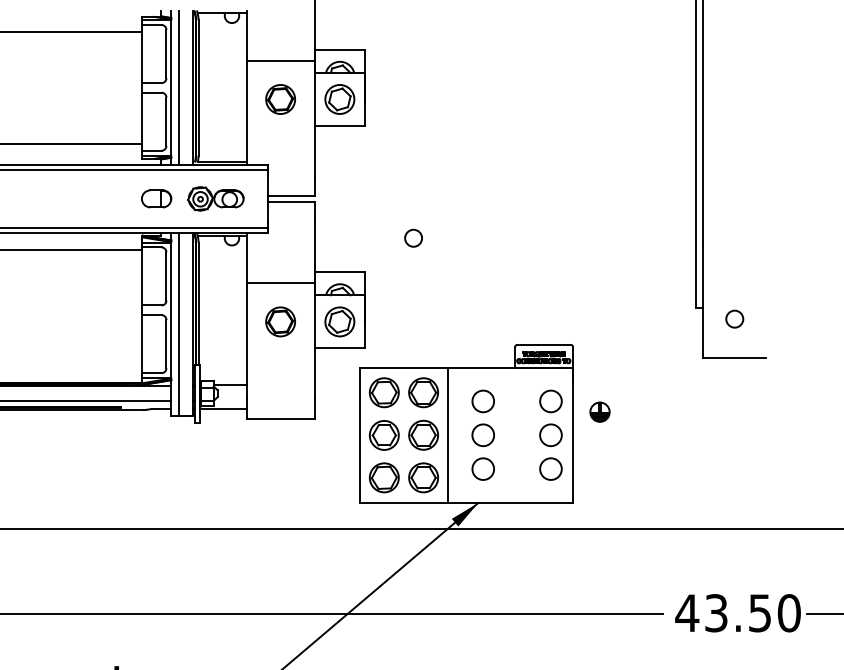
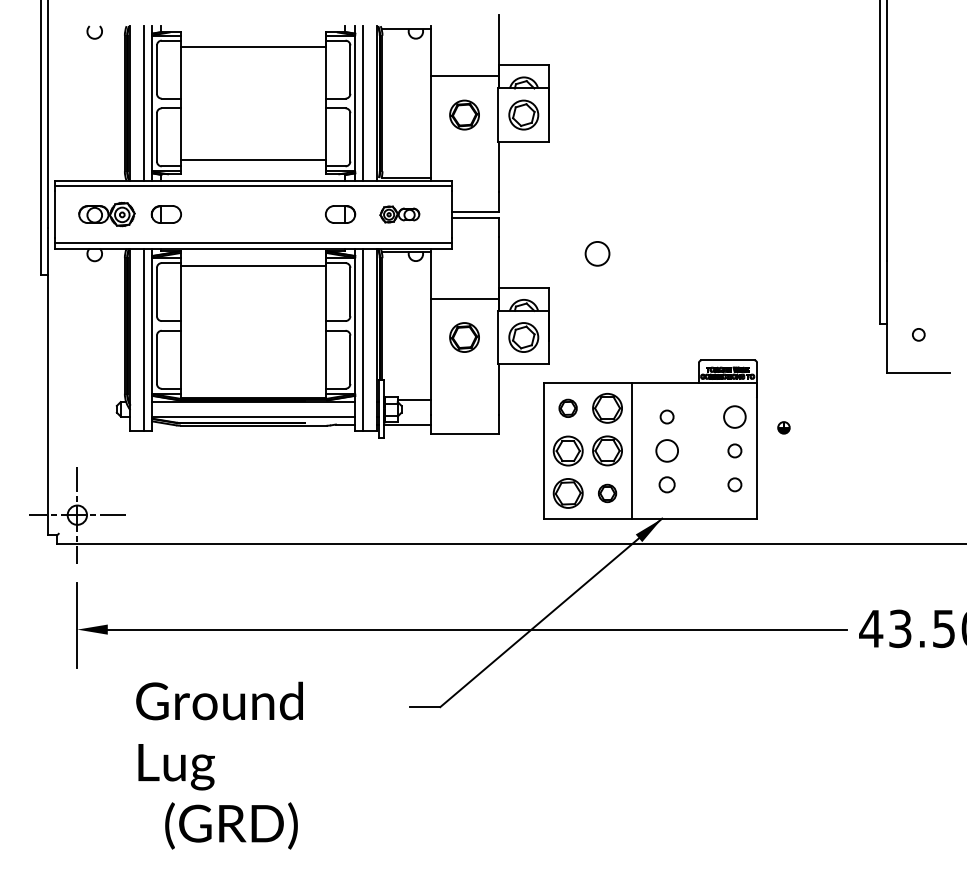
part: (215, 198) -> (399, 214), size x0.7
circle: (413, 237) -> (597, 253), size x1.4
circle: (734, 318) -> (918, 334), size x0.7
part: (383, 392) -> (567, 408), size x0.6
circle: (482, 400) -> (666, 416), size x0.6
part: (599, 411) -> (783, 427), size x0.6
circle: (550, 434) -> (734, 450), size x0.6
circle: (482, 468) -> (666, 484), size x0.7
circle: (550, 468) -> (734, 484), size x0.6
part: (423, 477) -> (607, 493), size x0.6

